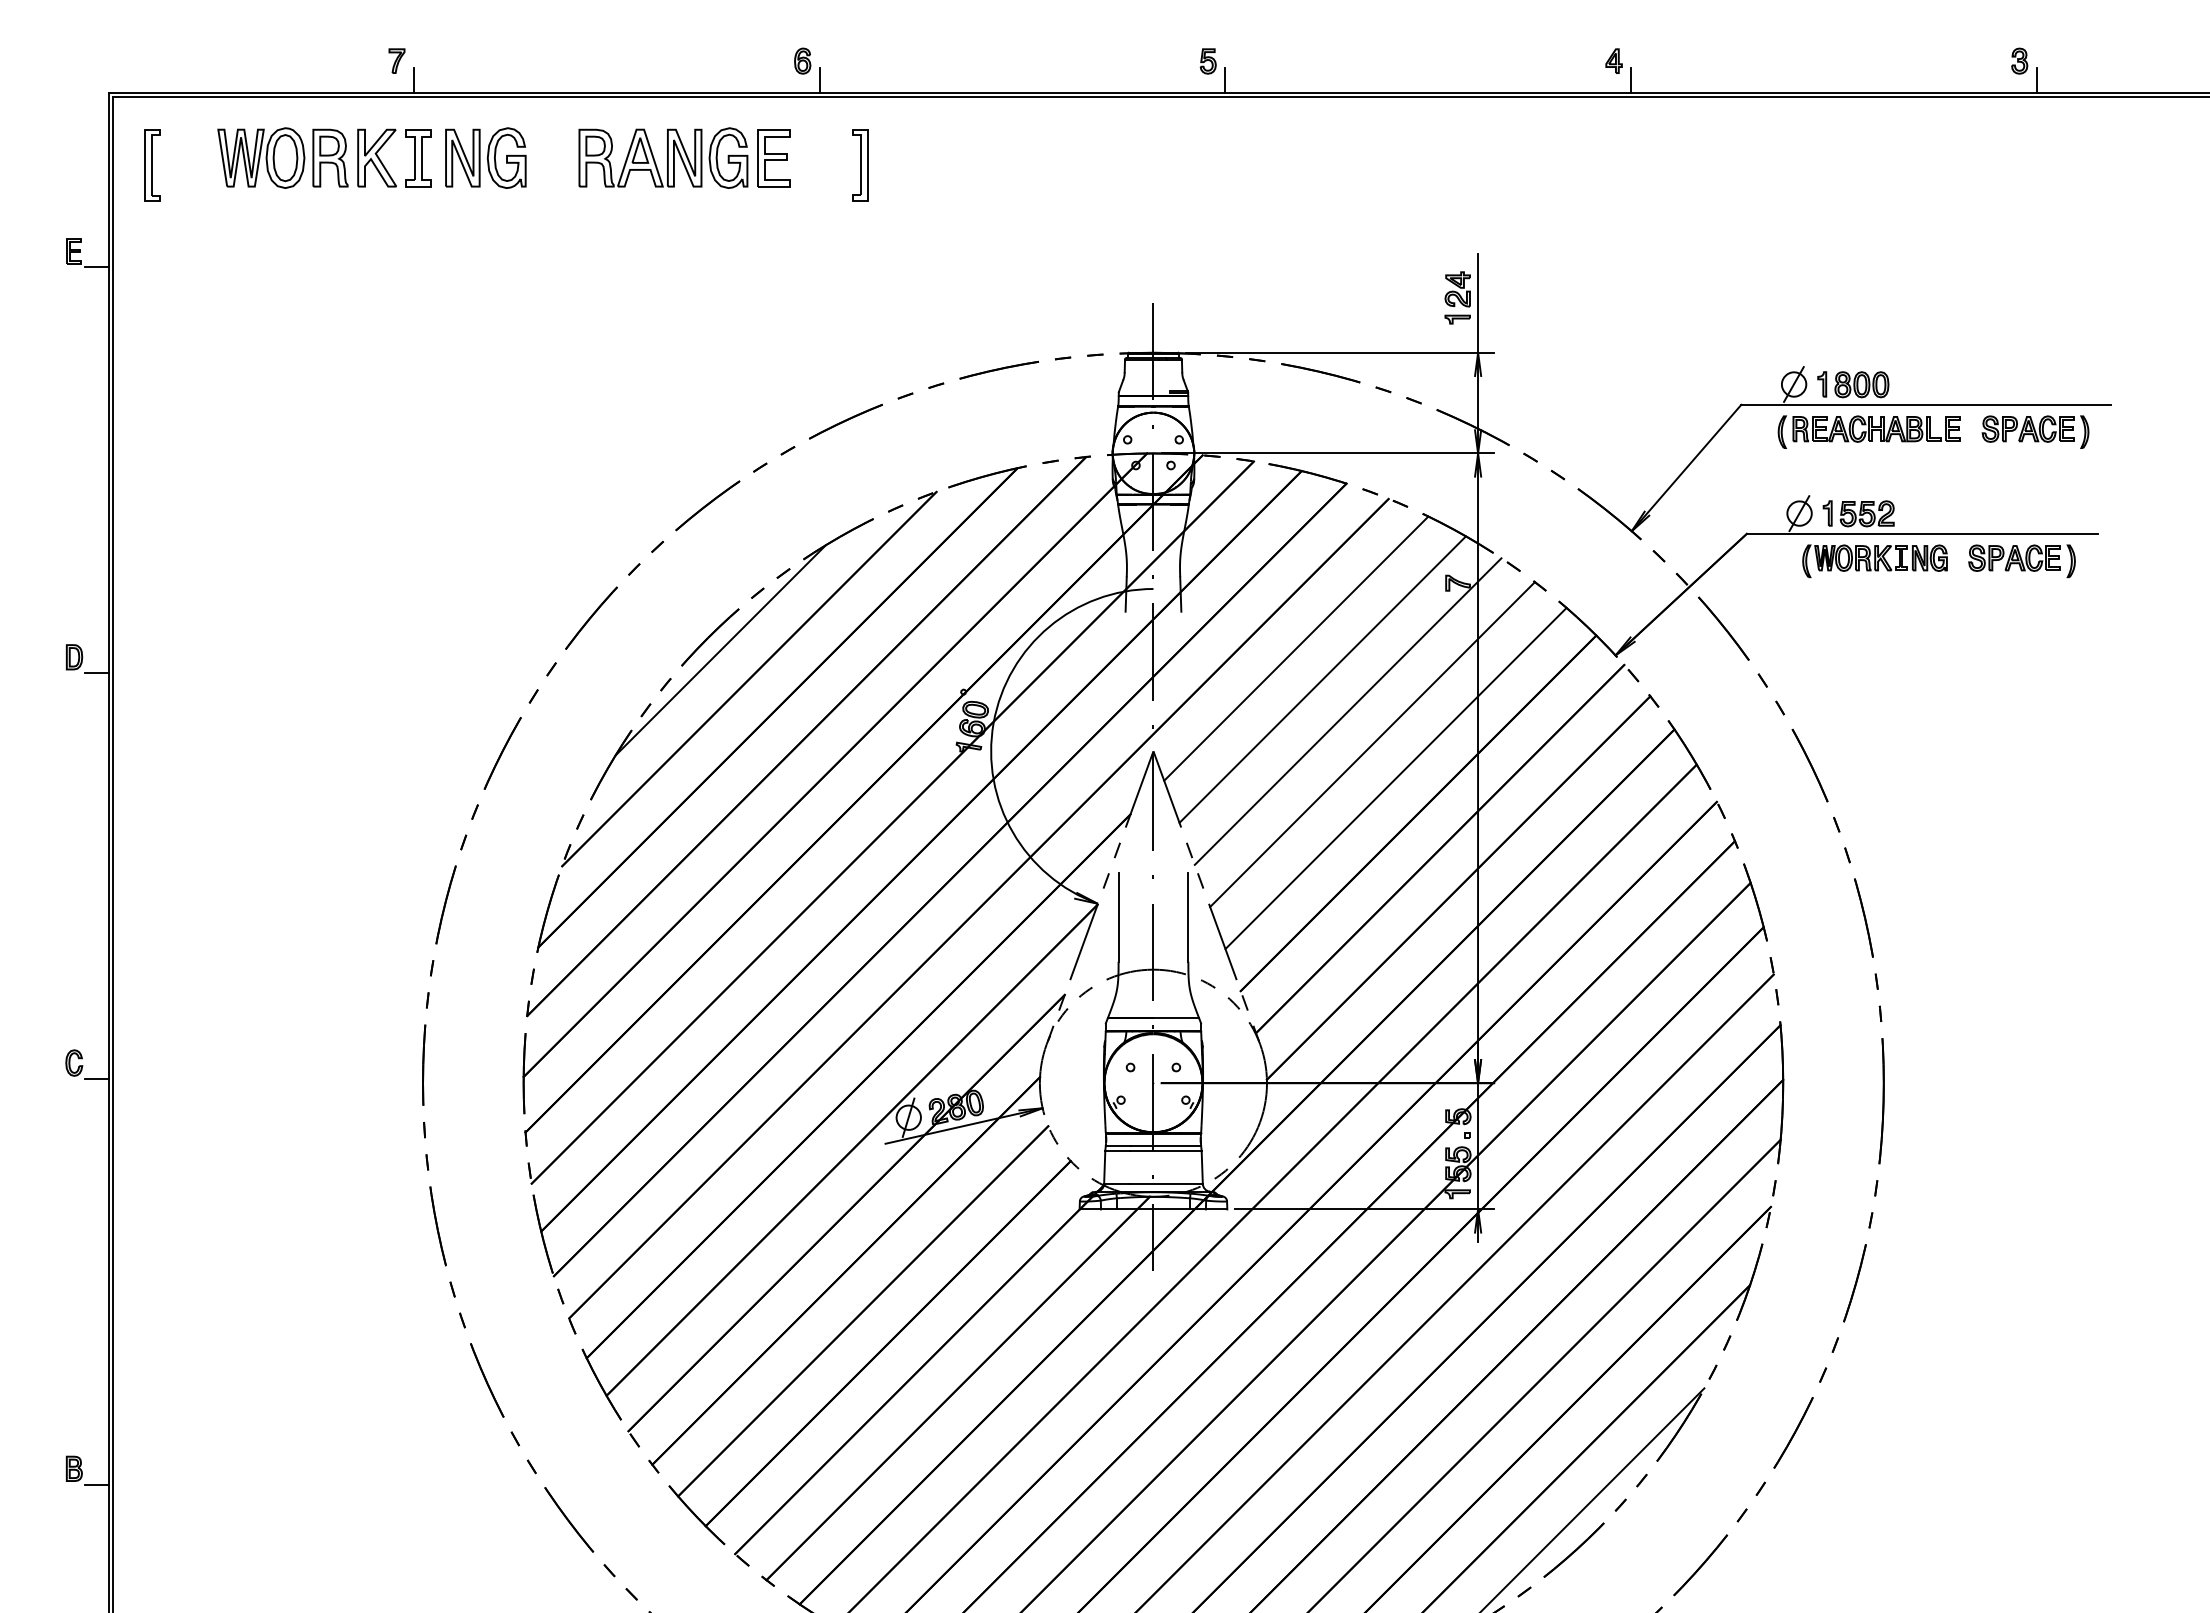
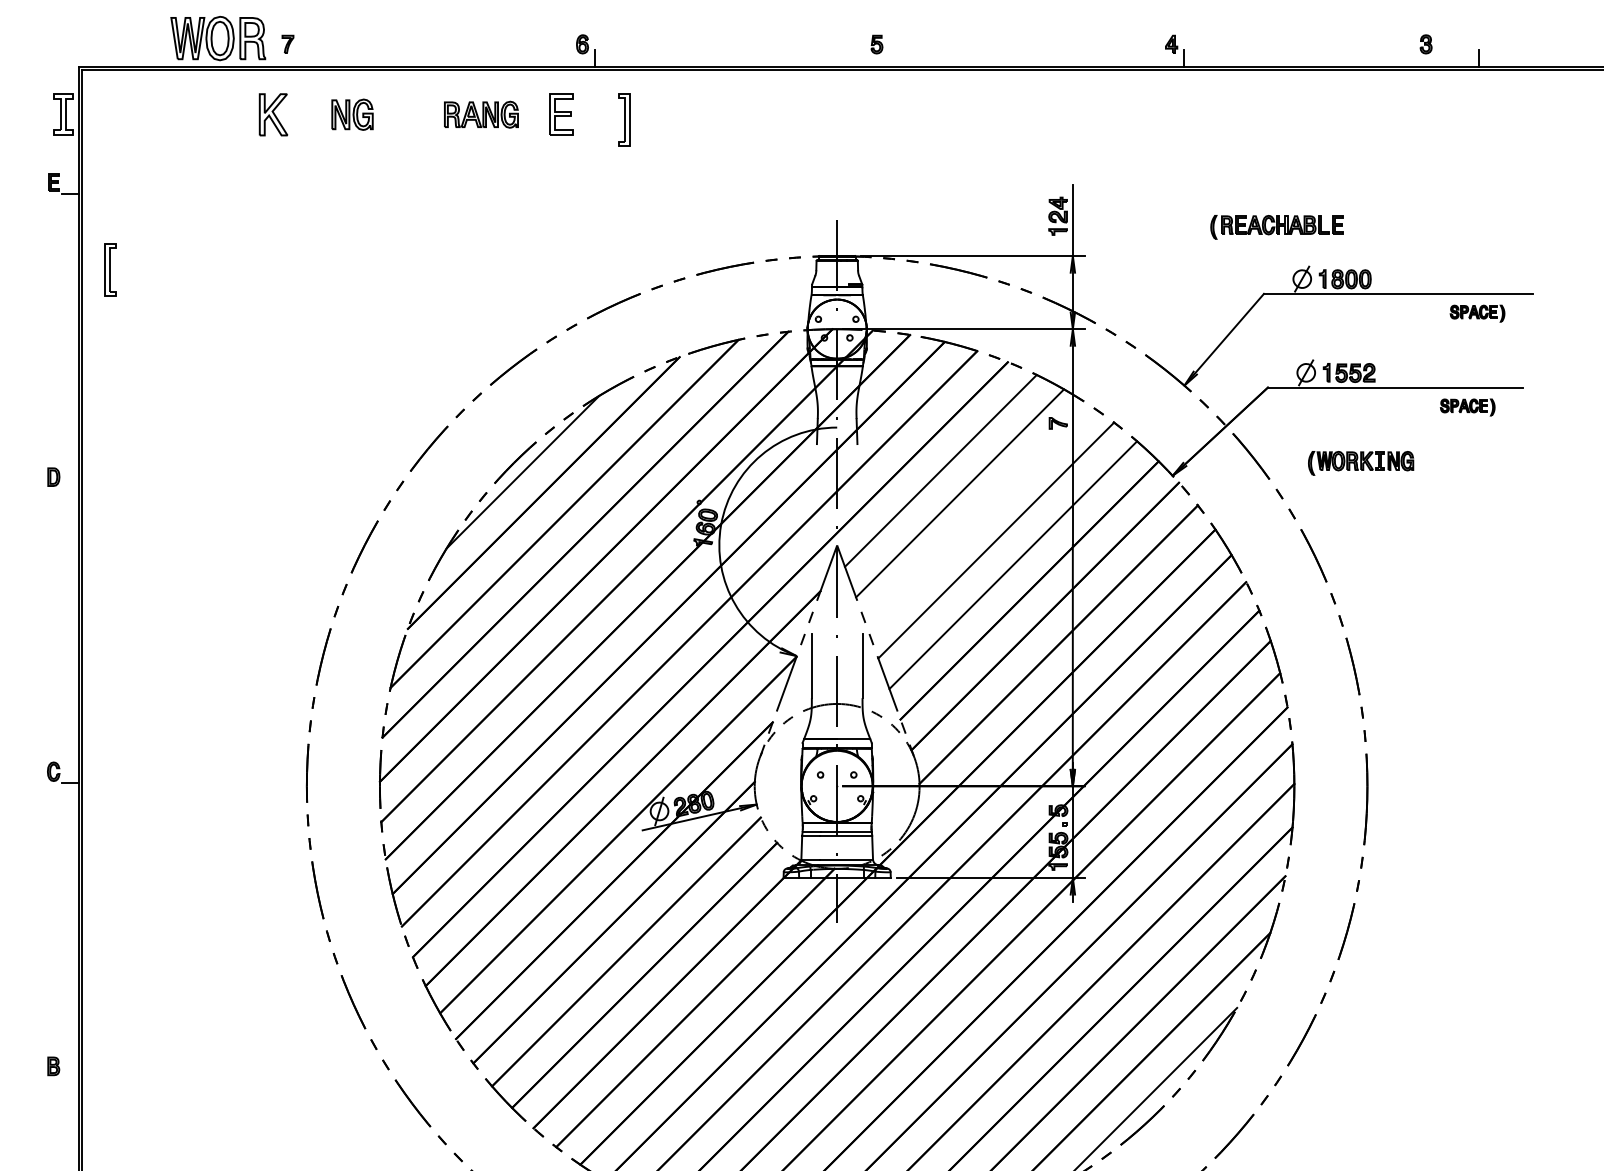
part: (2019, 60) -> (1425, 43), moved
line: (413, 80) -> (299, 58), removed
line: (1225, 80) -> (889, 58), removed
part: (282, 157) -> (217, 38), moved
part: (485, 157) -> (352, 114), size x0.7
part: (663, 157) -> (481, 114), size x0.6
part: (418, 158) -> (63, 115), moved
part: (152, 165) -> (110, 270), moved
part: (1868, 431) -> (1276, 226), moved
part: (2035, 431) -> (1477, 313), size x0.7
part: (1874, 561) -> (1360, 463), moved
part: (2021, 561) -> (1467, 407), size x0.7
line: (97, 672) -> (70, 488), removed
line: (1347, 711) -> (978, 516), removed
line: (97, 1484) -> (70, 1077), removed

